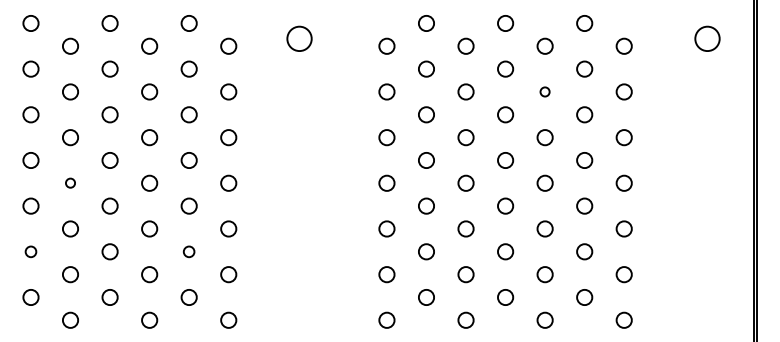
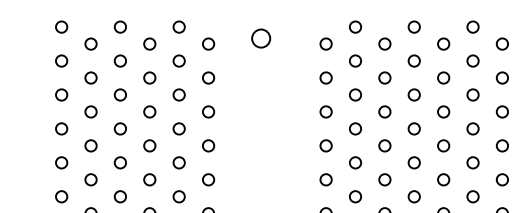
circle: (544, 91) -> (443, 77), size x1.67
circle: (70, 182) -> (91, 145), size x1.67
circle: (30, 251) -> (61, 196), size x1.43
circle: (188, 251) -> (178, 196), size x1.43

